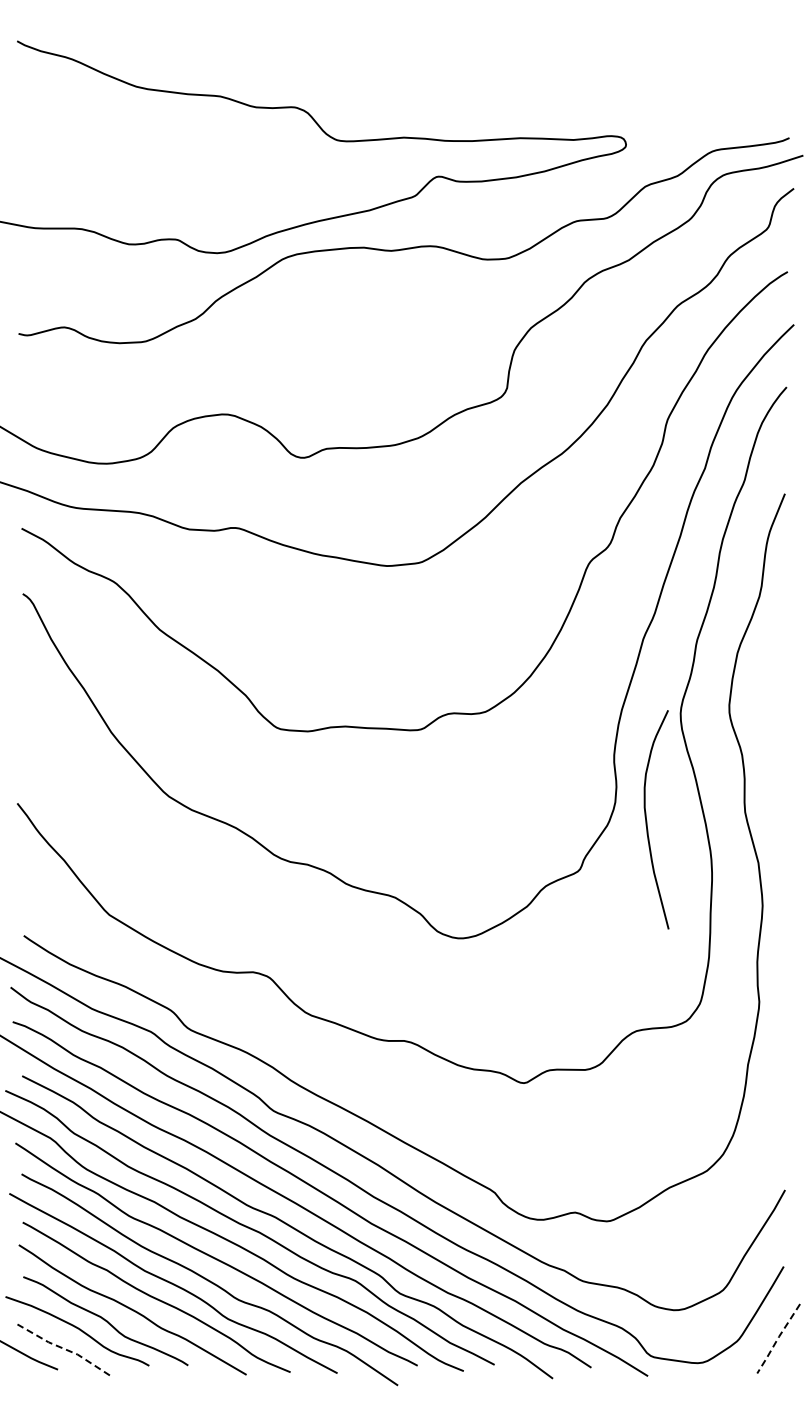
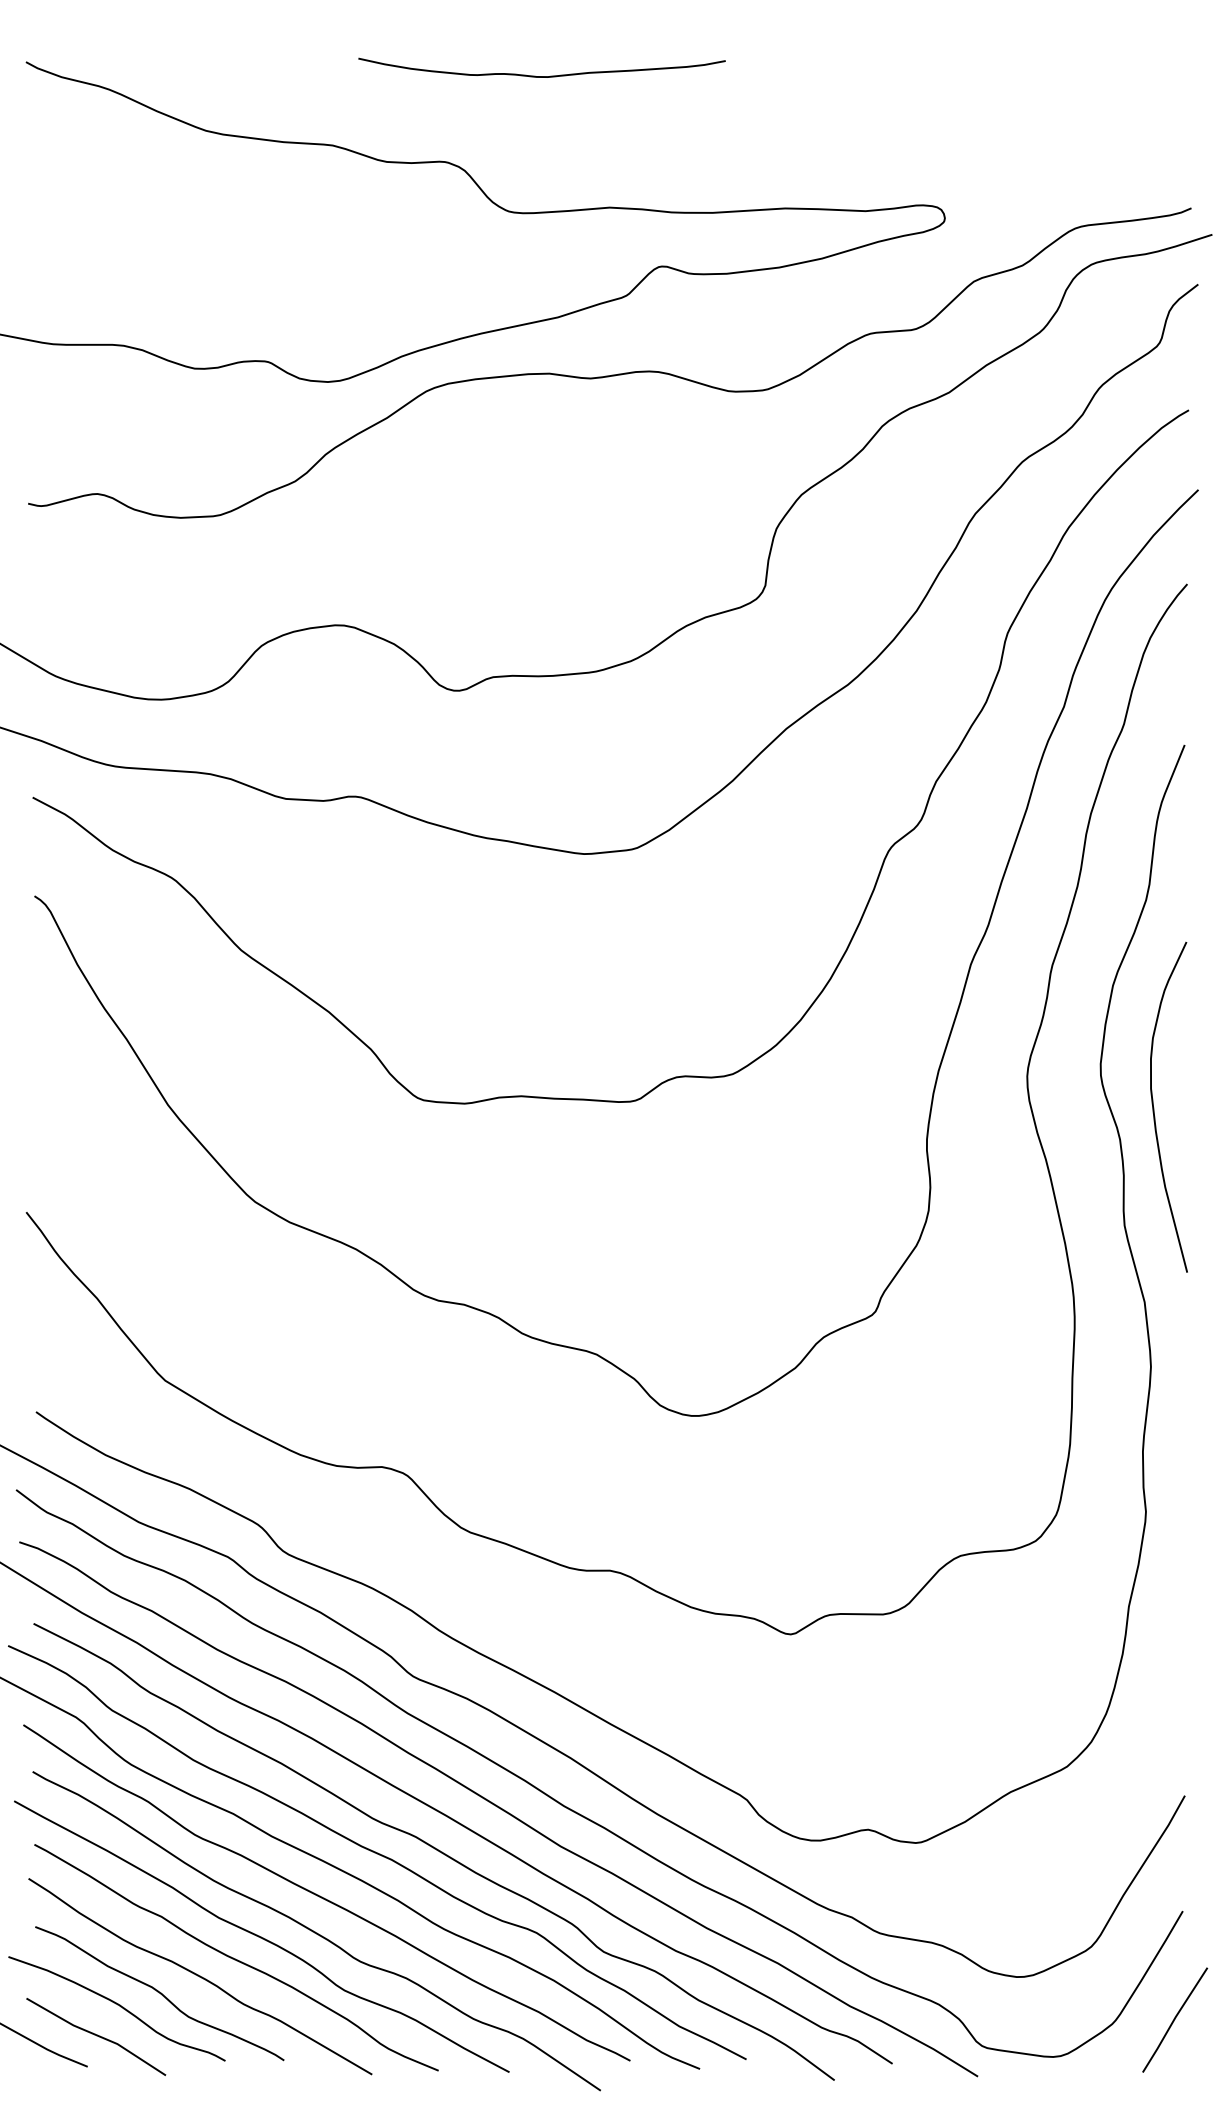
curve: (358, 50) -> (541, 76), added
curve: (647, 820) -> (1155, 1108), moved
line: (777, 1339) -> (1173, 2021), dashed -> solid
line: (64, 1348) -> (97, 2034), dashed -> solid

